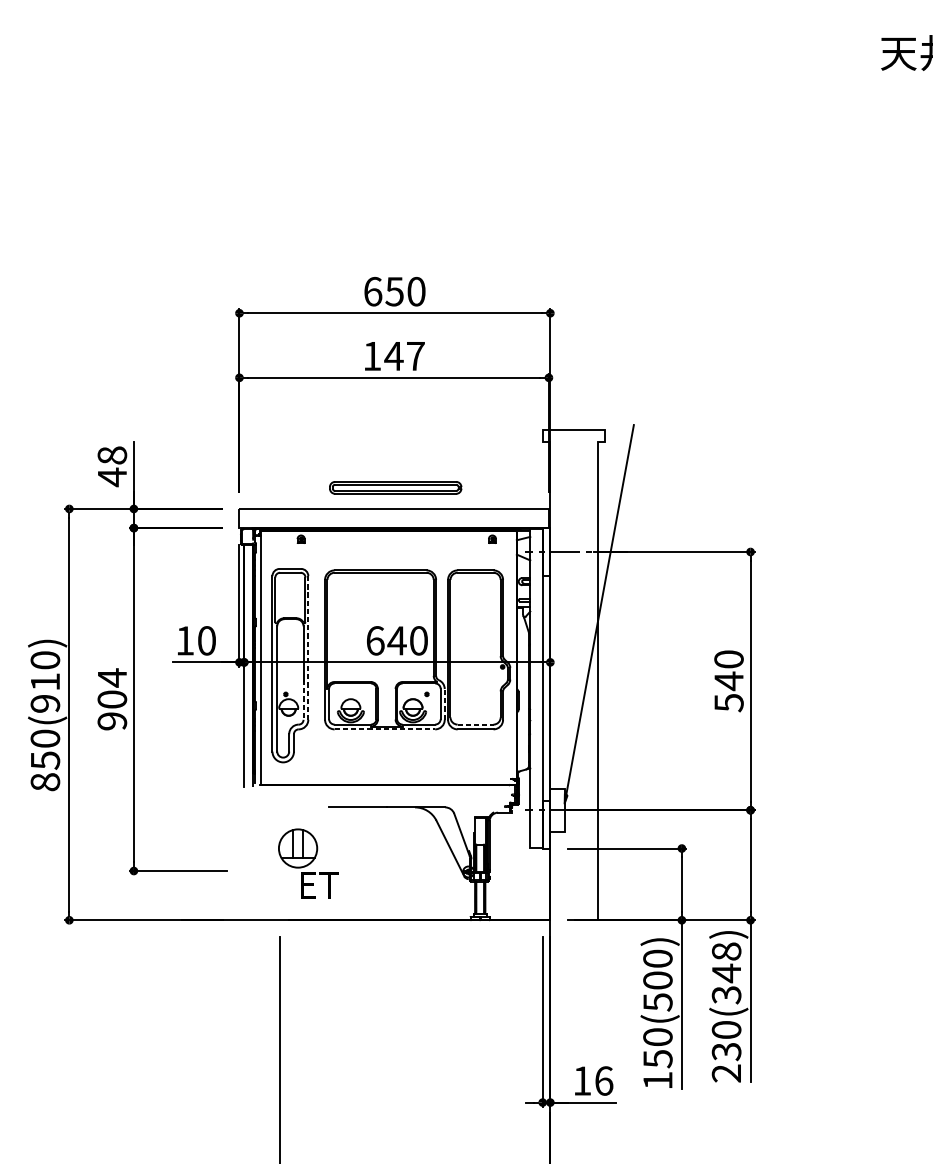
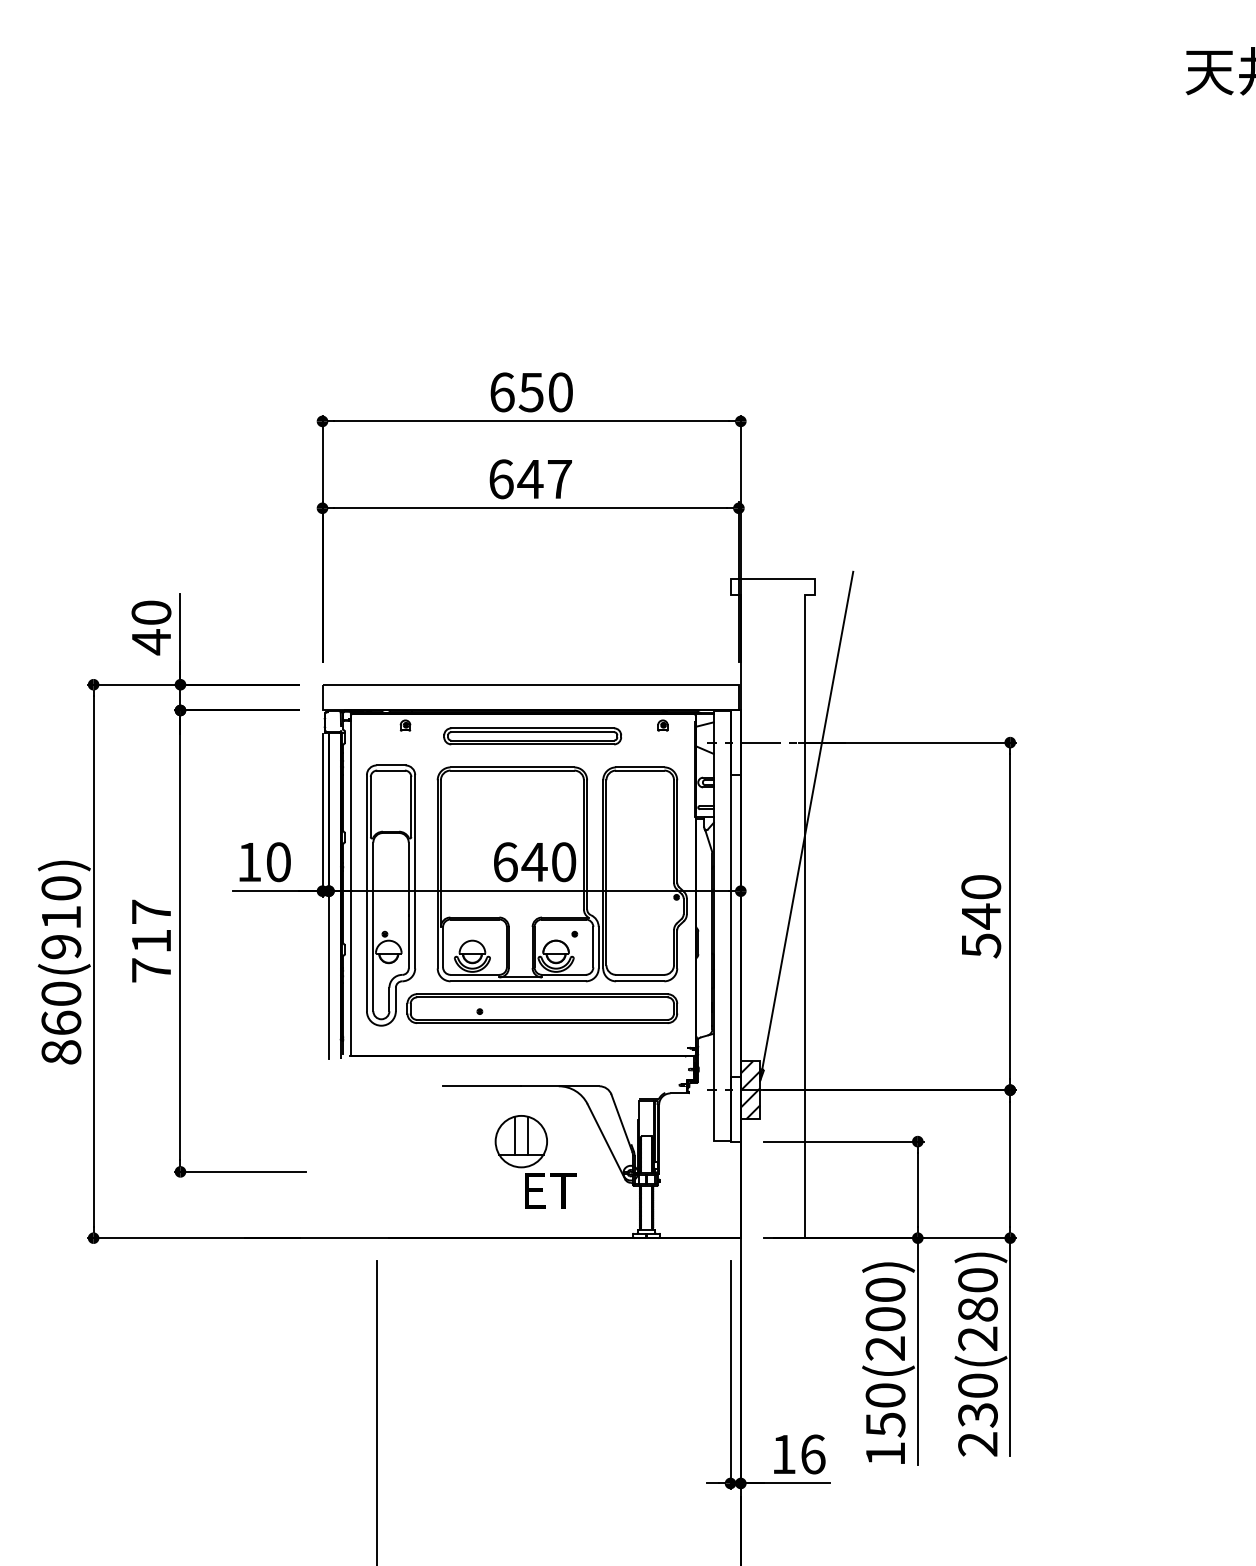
text: (372, 356) -> (501, 479), 147 -> 647
text: (112, 455) -> (151, 612), 48 -> 40
part: (395, 487) -> (532, 736), moved
line: (308, 647) -> (415, 871), dashed -> solid
text: (112, 699) -> (151, 940), 904 -> 717
line: (303, 699) -> (408, 941), dashed -> solid
line: (444, 704) -> (598, 947), dashed -> solid
line: (475, 724) -> (640, 974), dashed -> solid
line: (385, 729) -> (518, 981), dashed -> solid
part: (402, 749) -> (542, 1008), added
text: (45, 760) -> (61, 1023), 850(910) -> 860(910)
hatch: (557, 810) -> (750, 1090), added
part: (308, 863) -> (535, 1161), moved
text: (726, 973) -> (977, 1309), 230(348) -> 230(280)
text: (657, 1002) -> (885, 1348), 150(500) -> 150(200)

